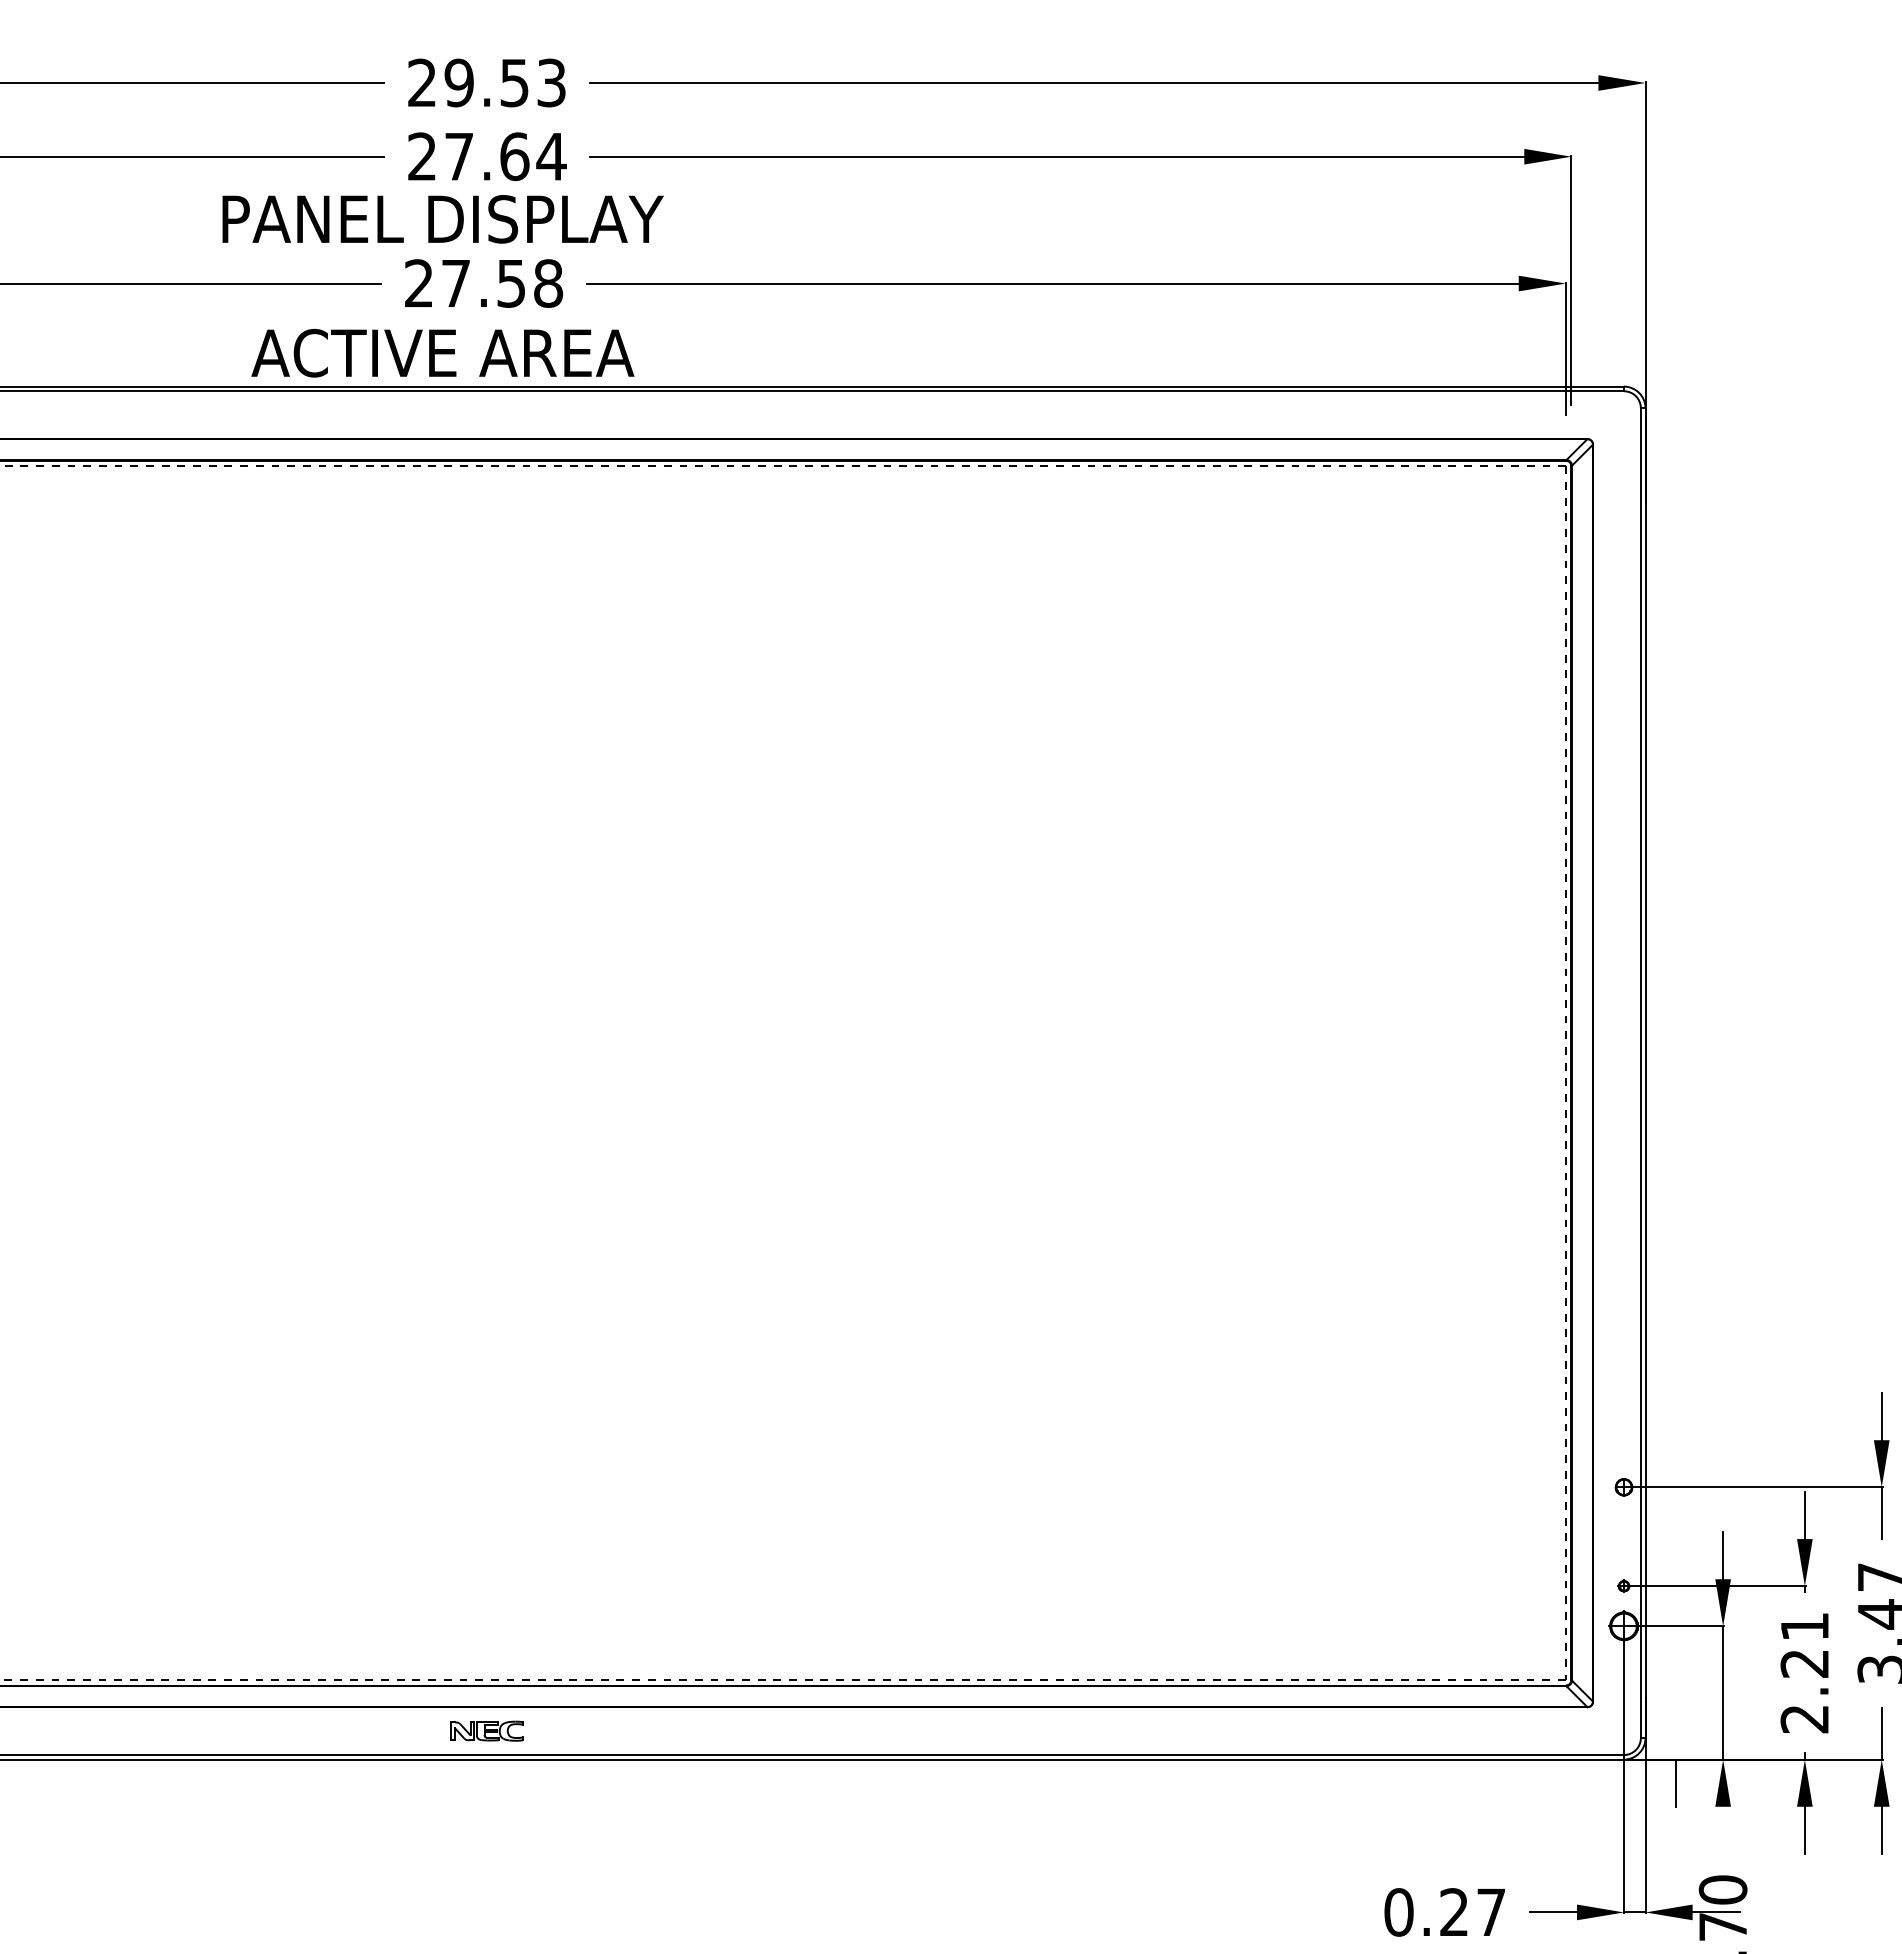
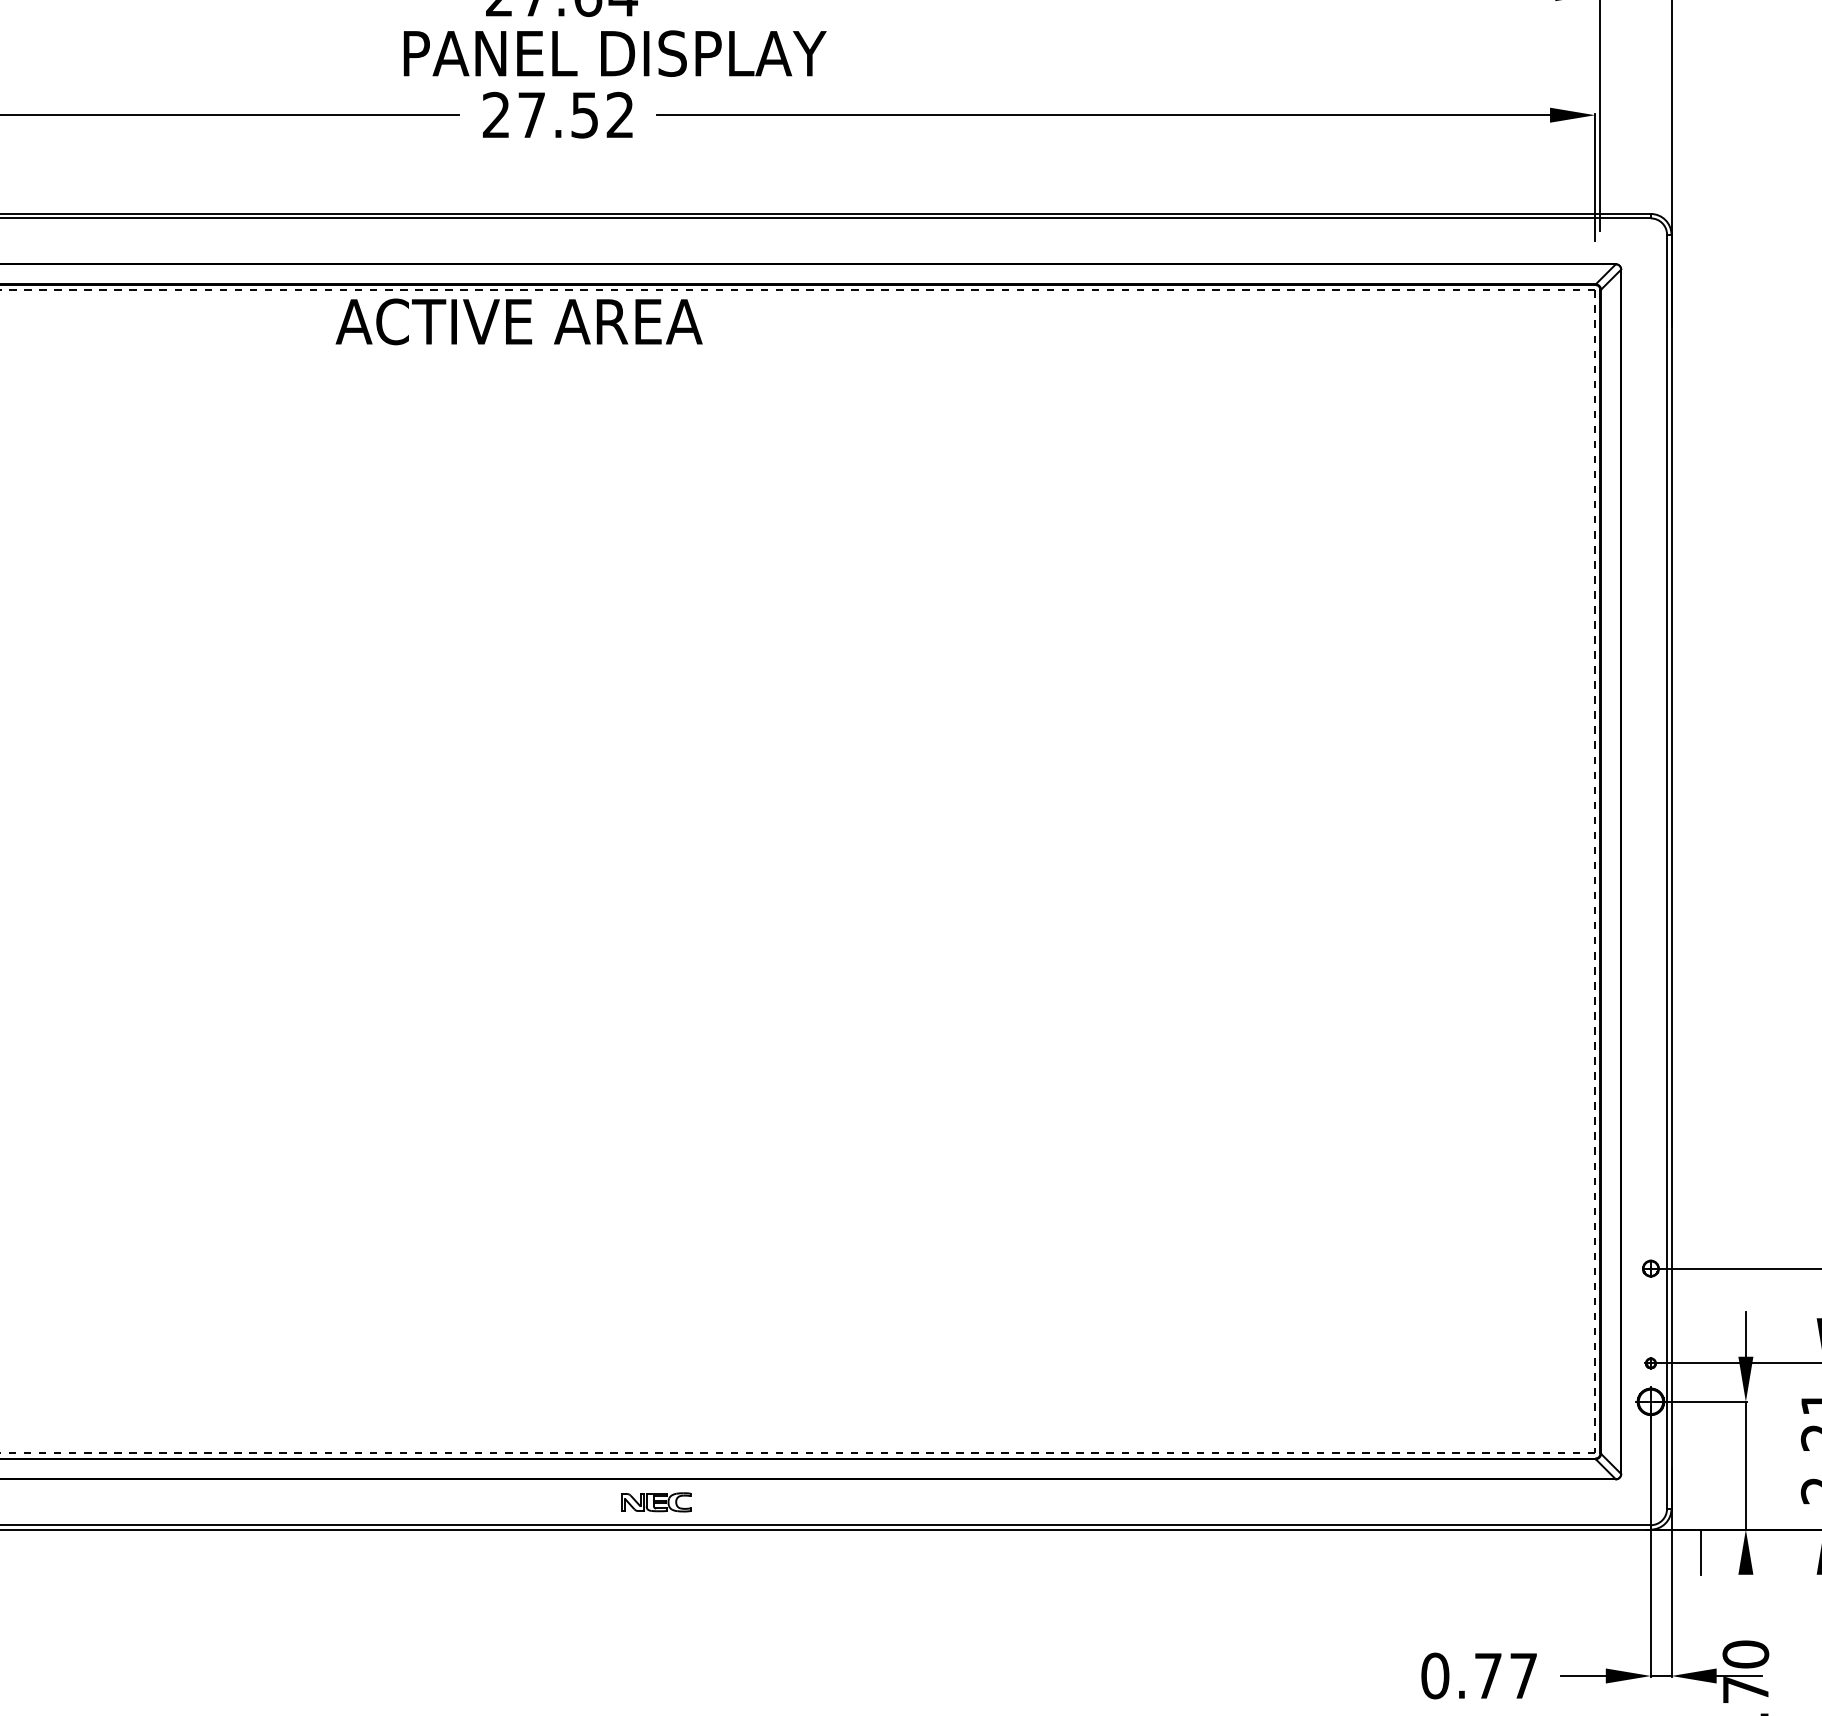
text: (442, 219) -> (614, 53), moved
text: (548, 283) -> (620, 115), 27.58 -> 27.52
text: (442, 352) -> (518, 321), moved
part: (486, 1730) -> (655, 1501), moved
text: (1453, 1911) -> (1487, 1675), 0.27 -> 0.77

